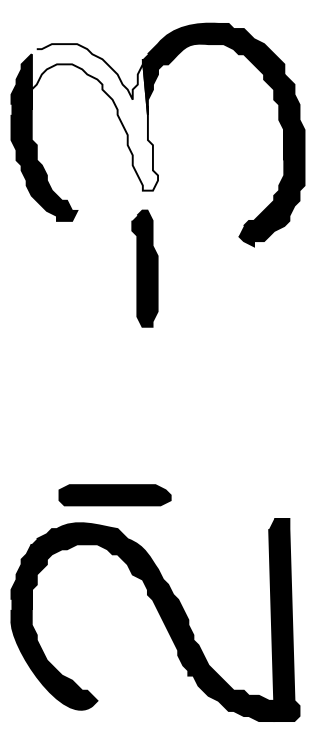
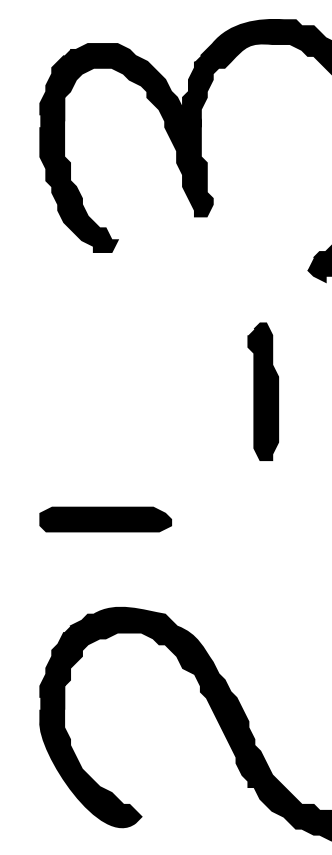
fill: (94, 117) -> (138, 130), added
part: (144, 268) -> (262, 391), moved
part: (114, 495) -> (105, 519), moved

